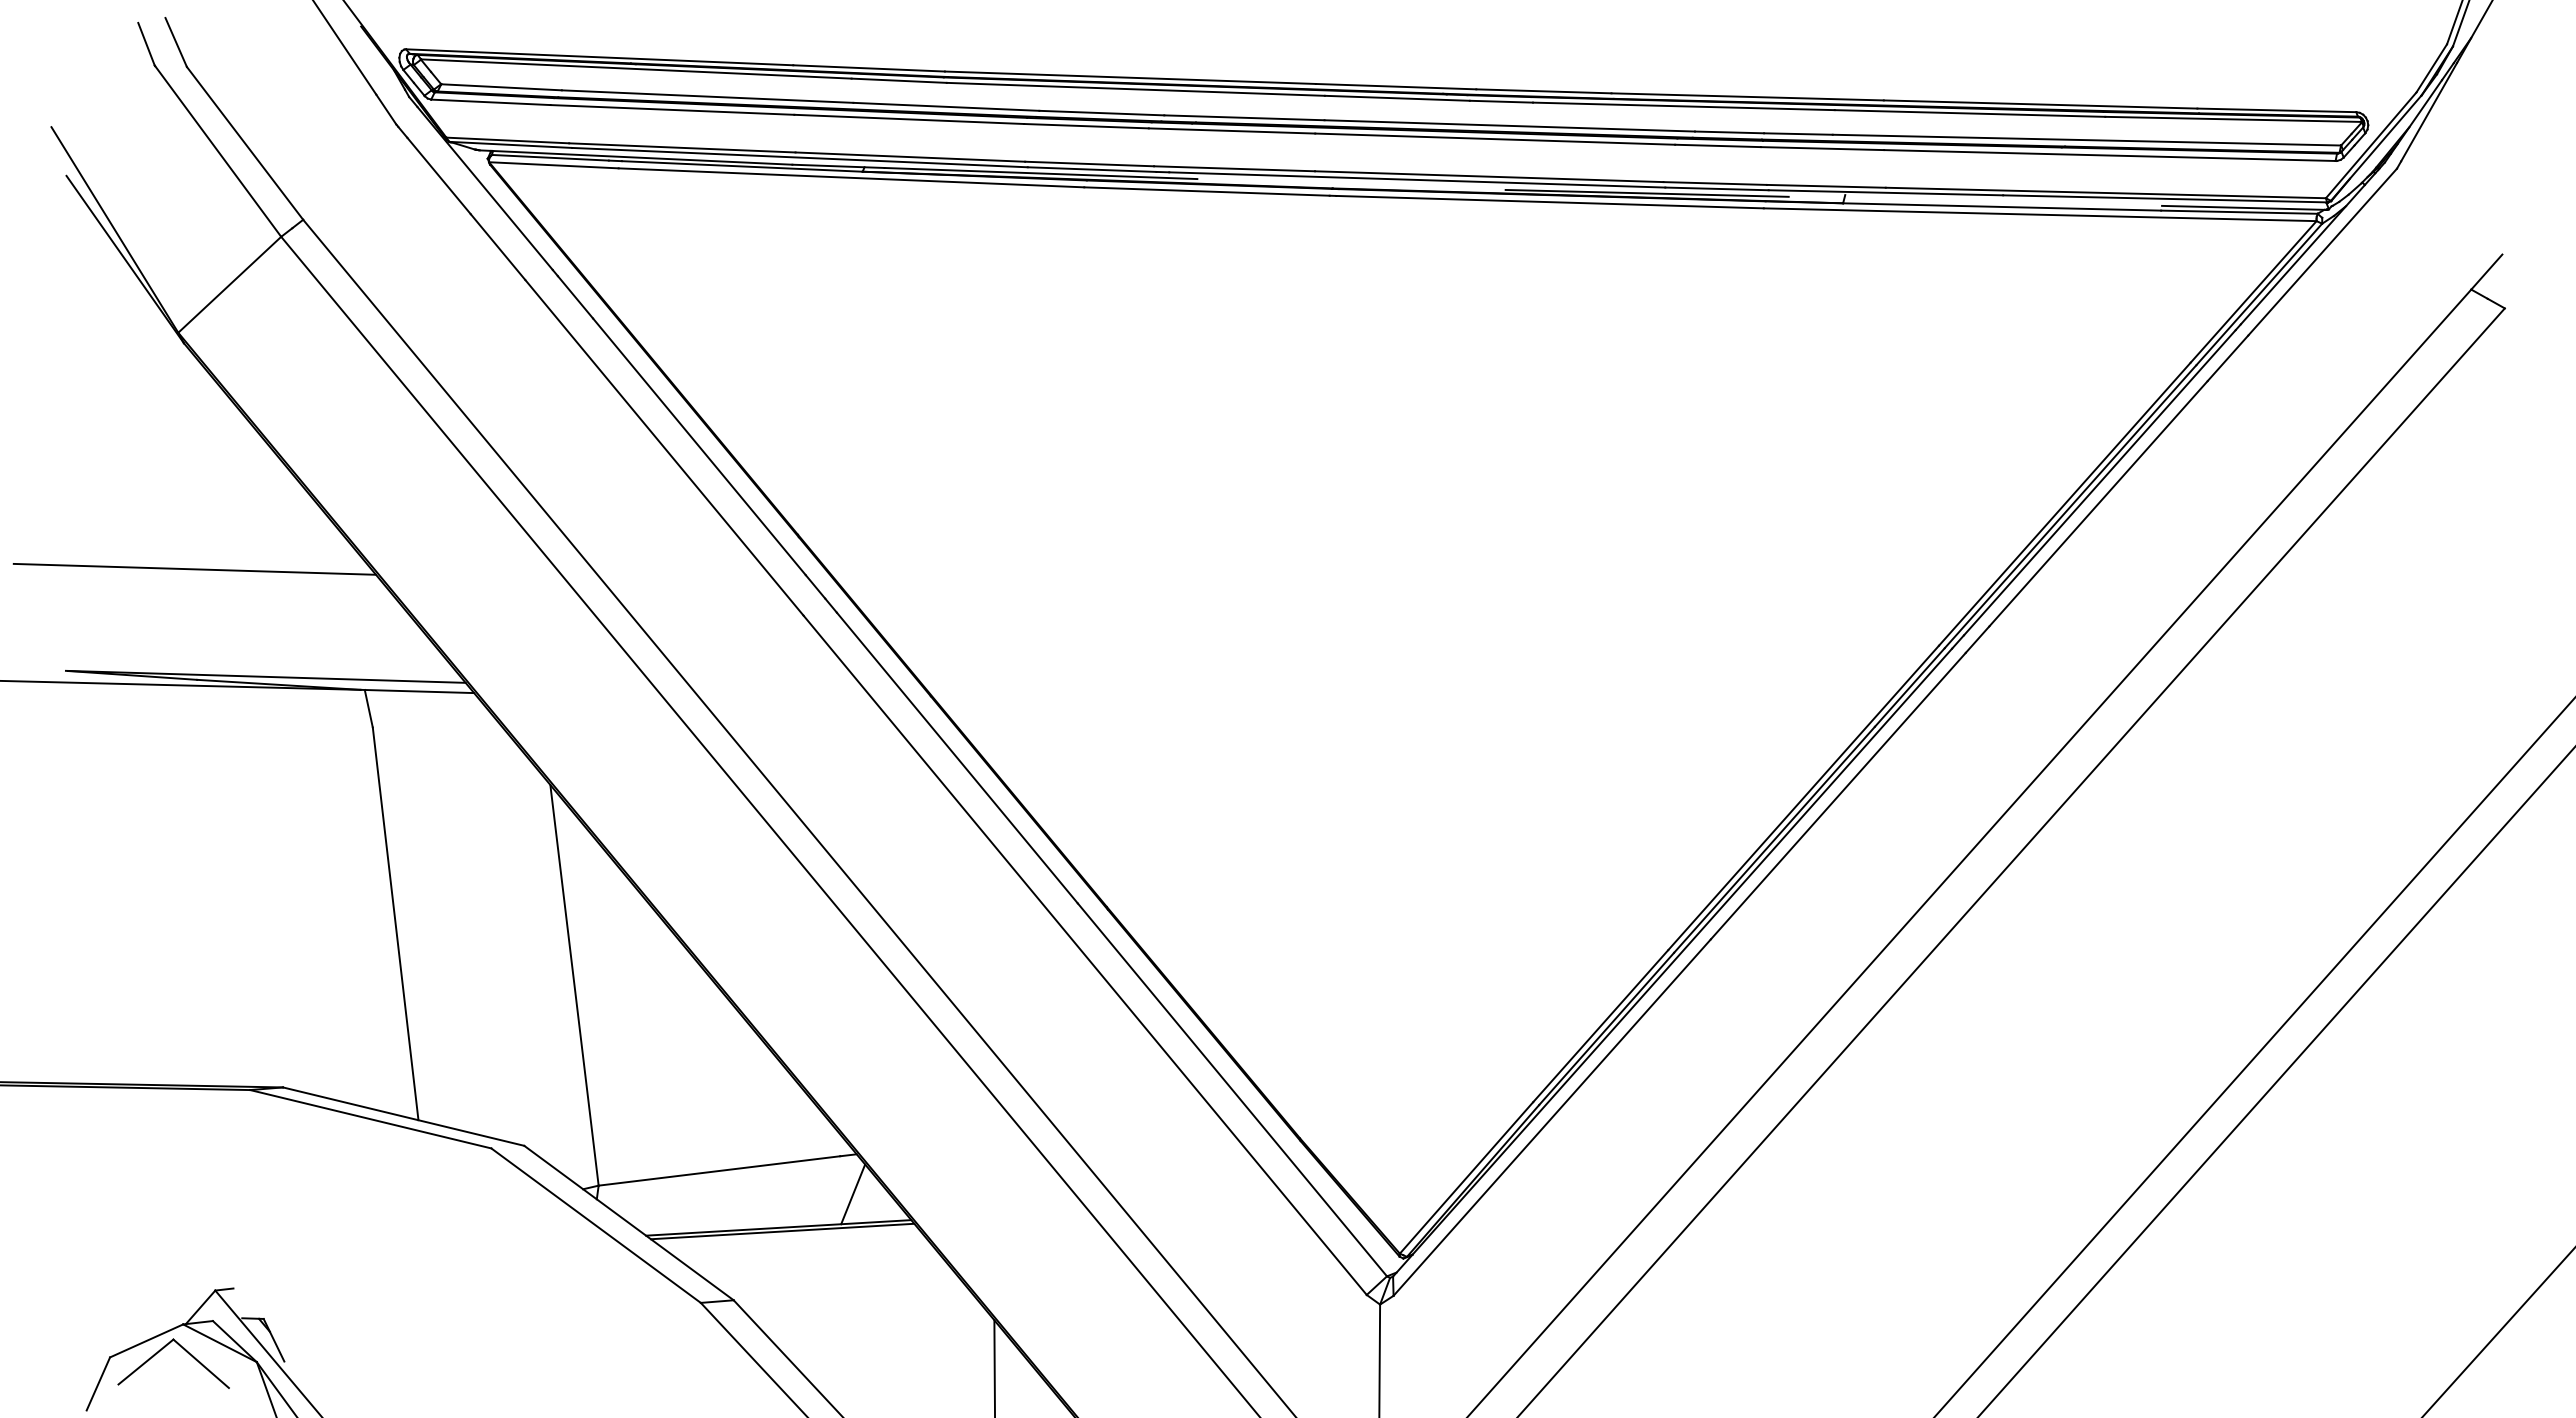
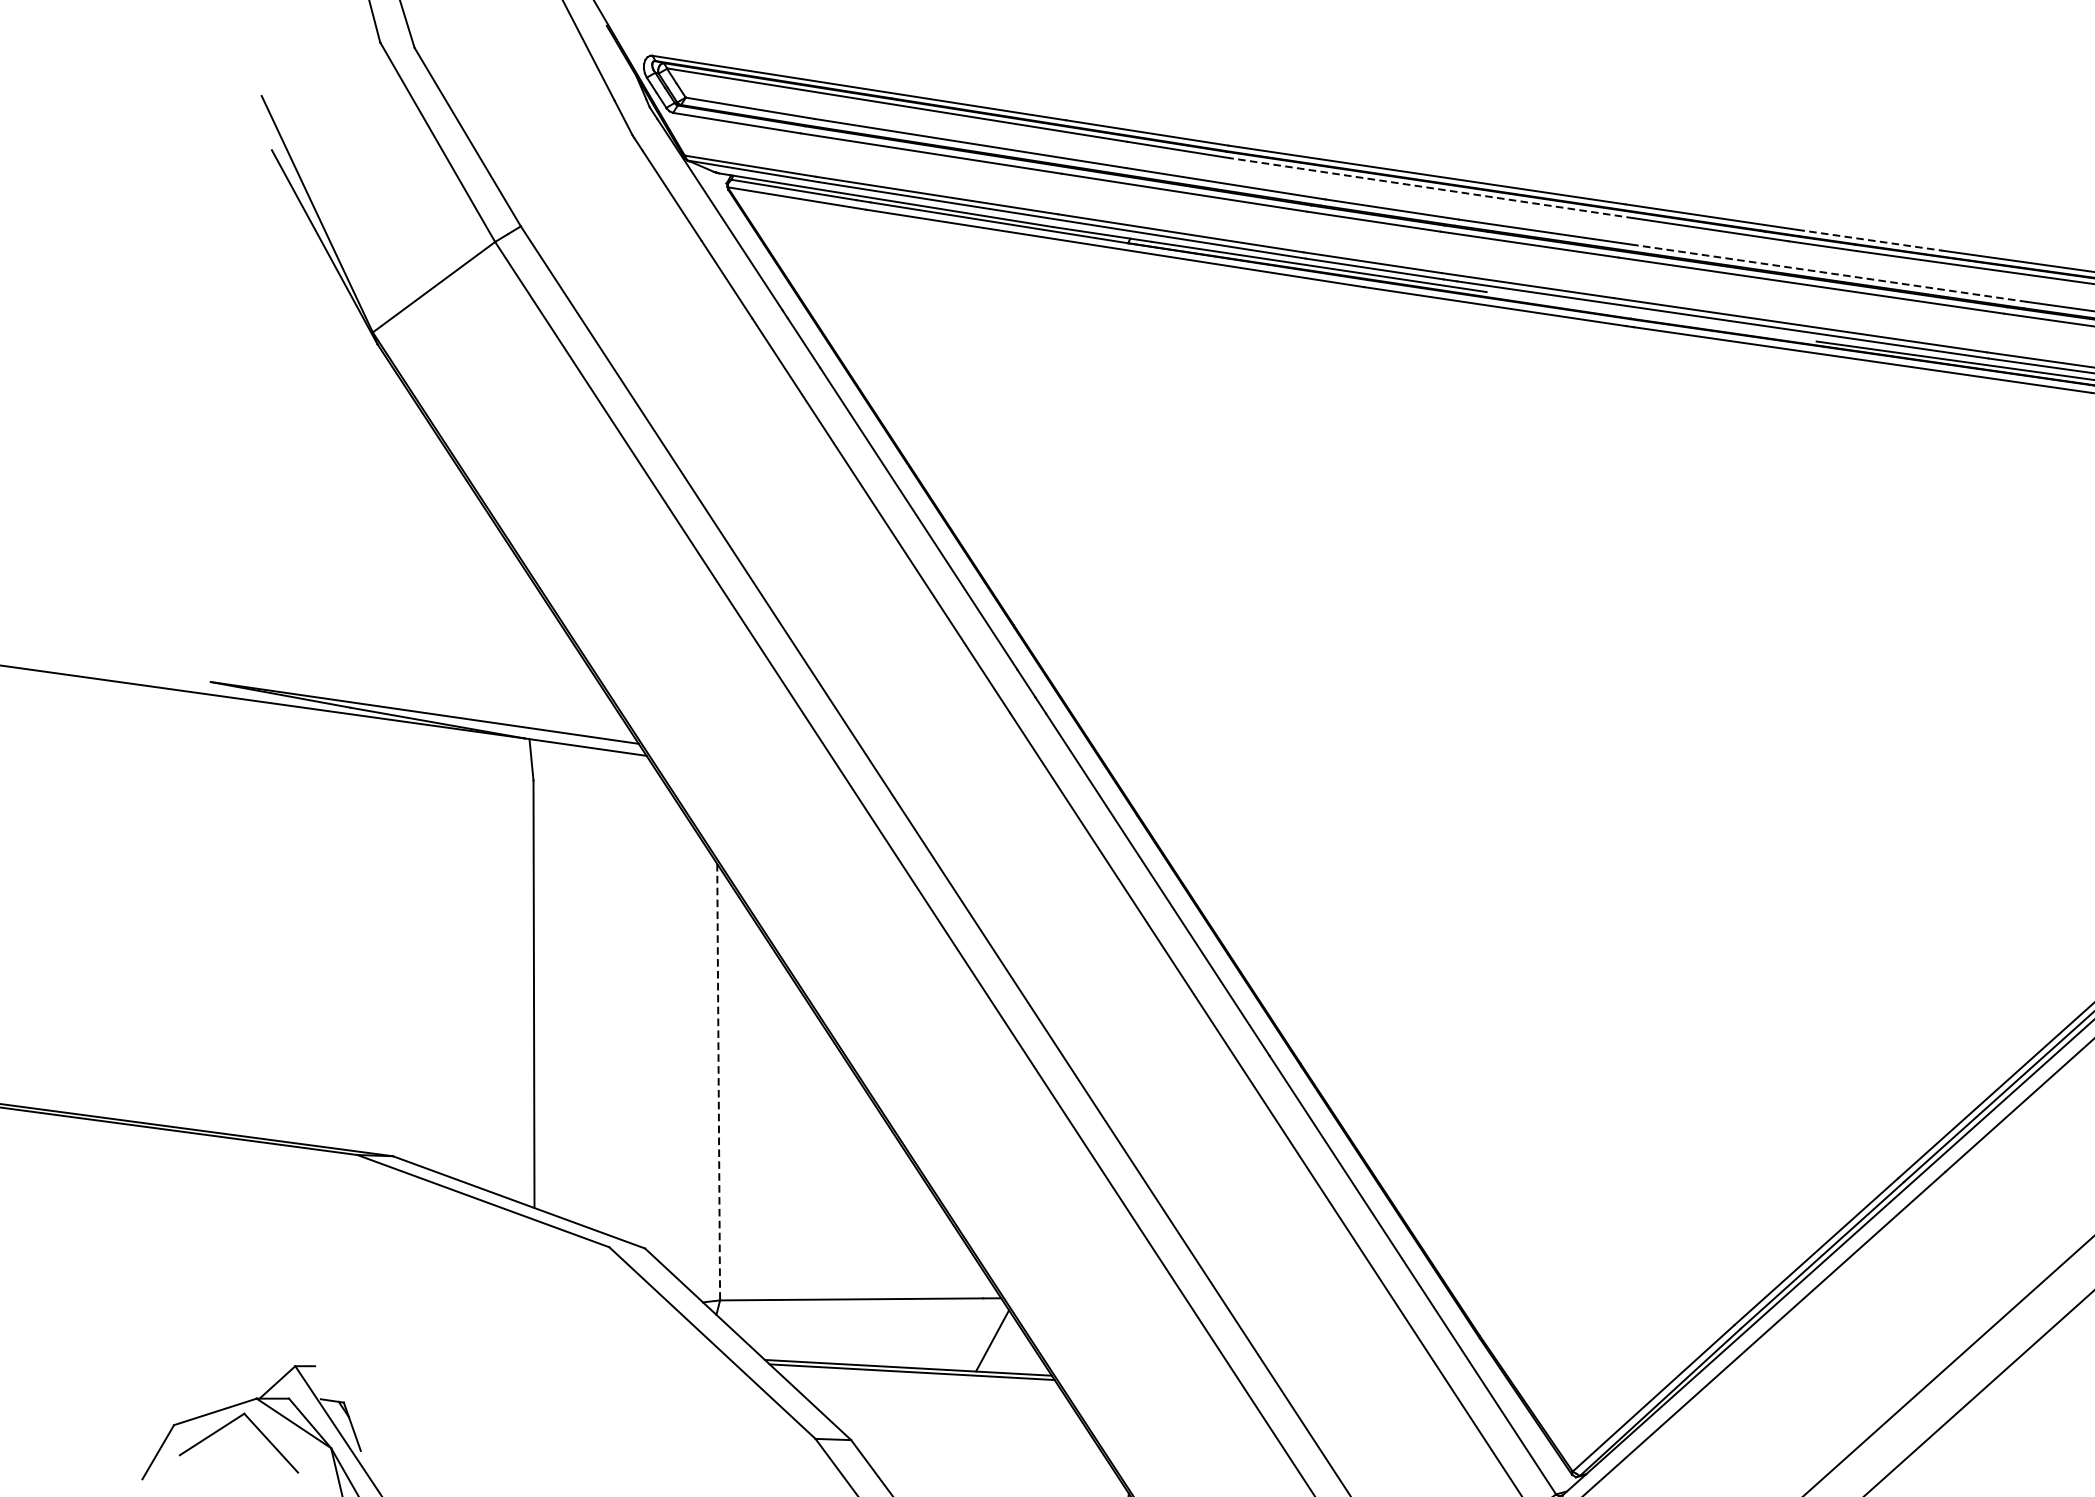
line: (1135, 89) -> (1431, 188), solid -> dashed
line: (1543, 91) -> (1869, 240), solid -> dashed
line: (1509, 125) -> (1828, 272), solid -> dashed
line: (194, 568) -> (361, 587), removed
line: (574, 985) -> (718, 1082), solid -> dashed

